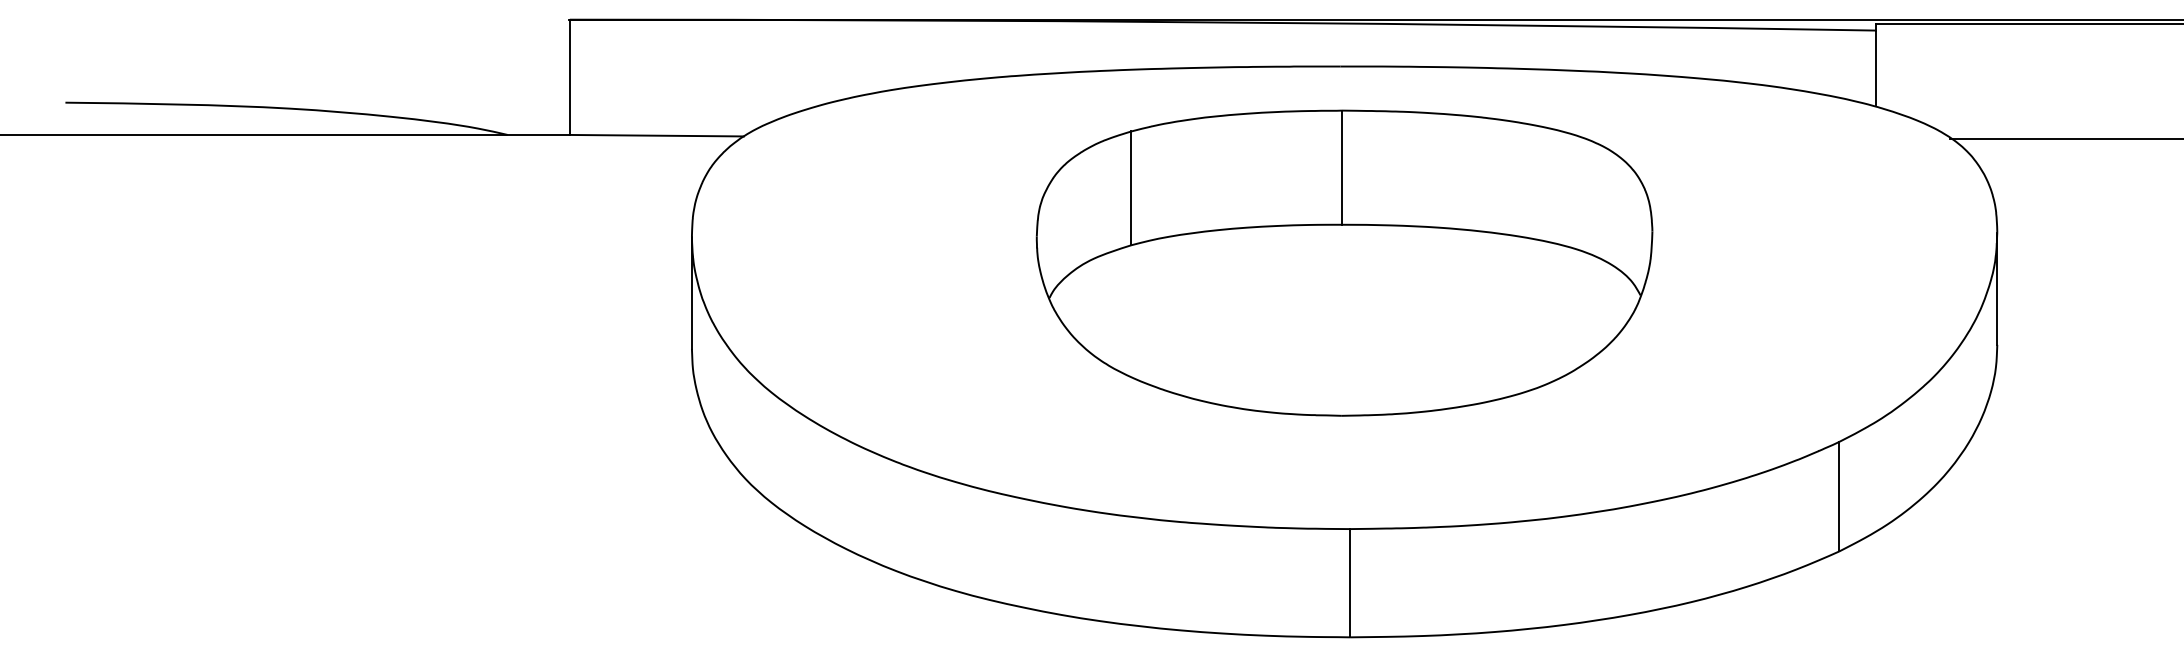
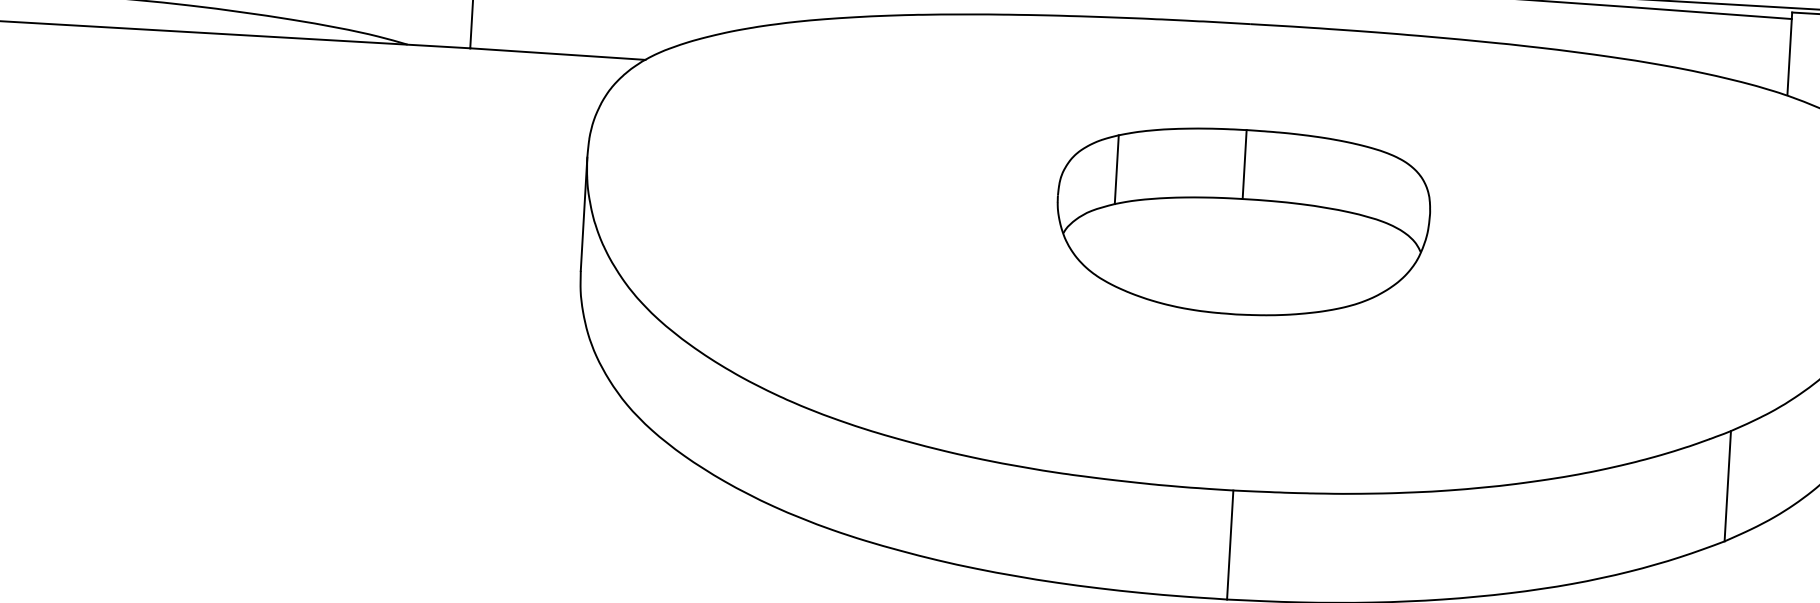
part: (1344, 262) -> (1242, 221), size x0.6

